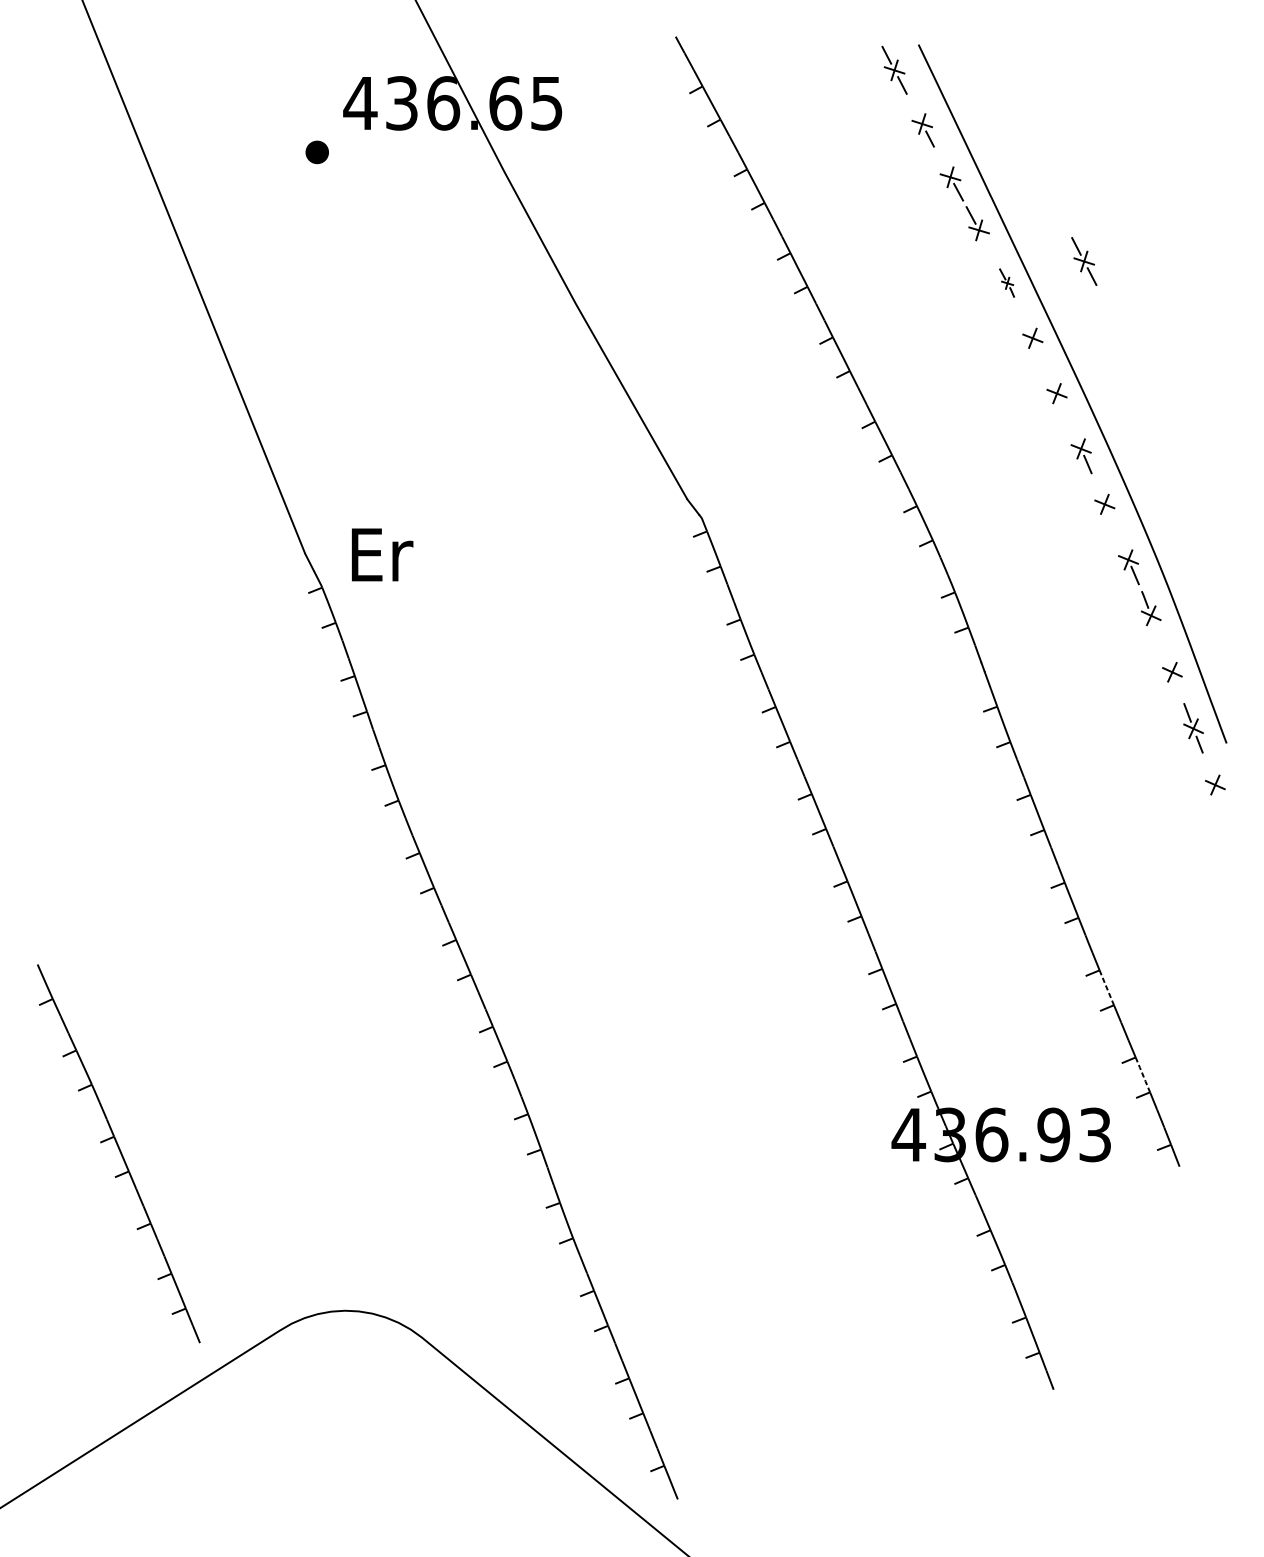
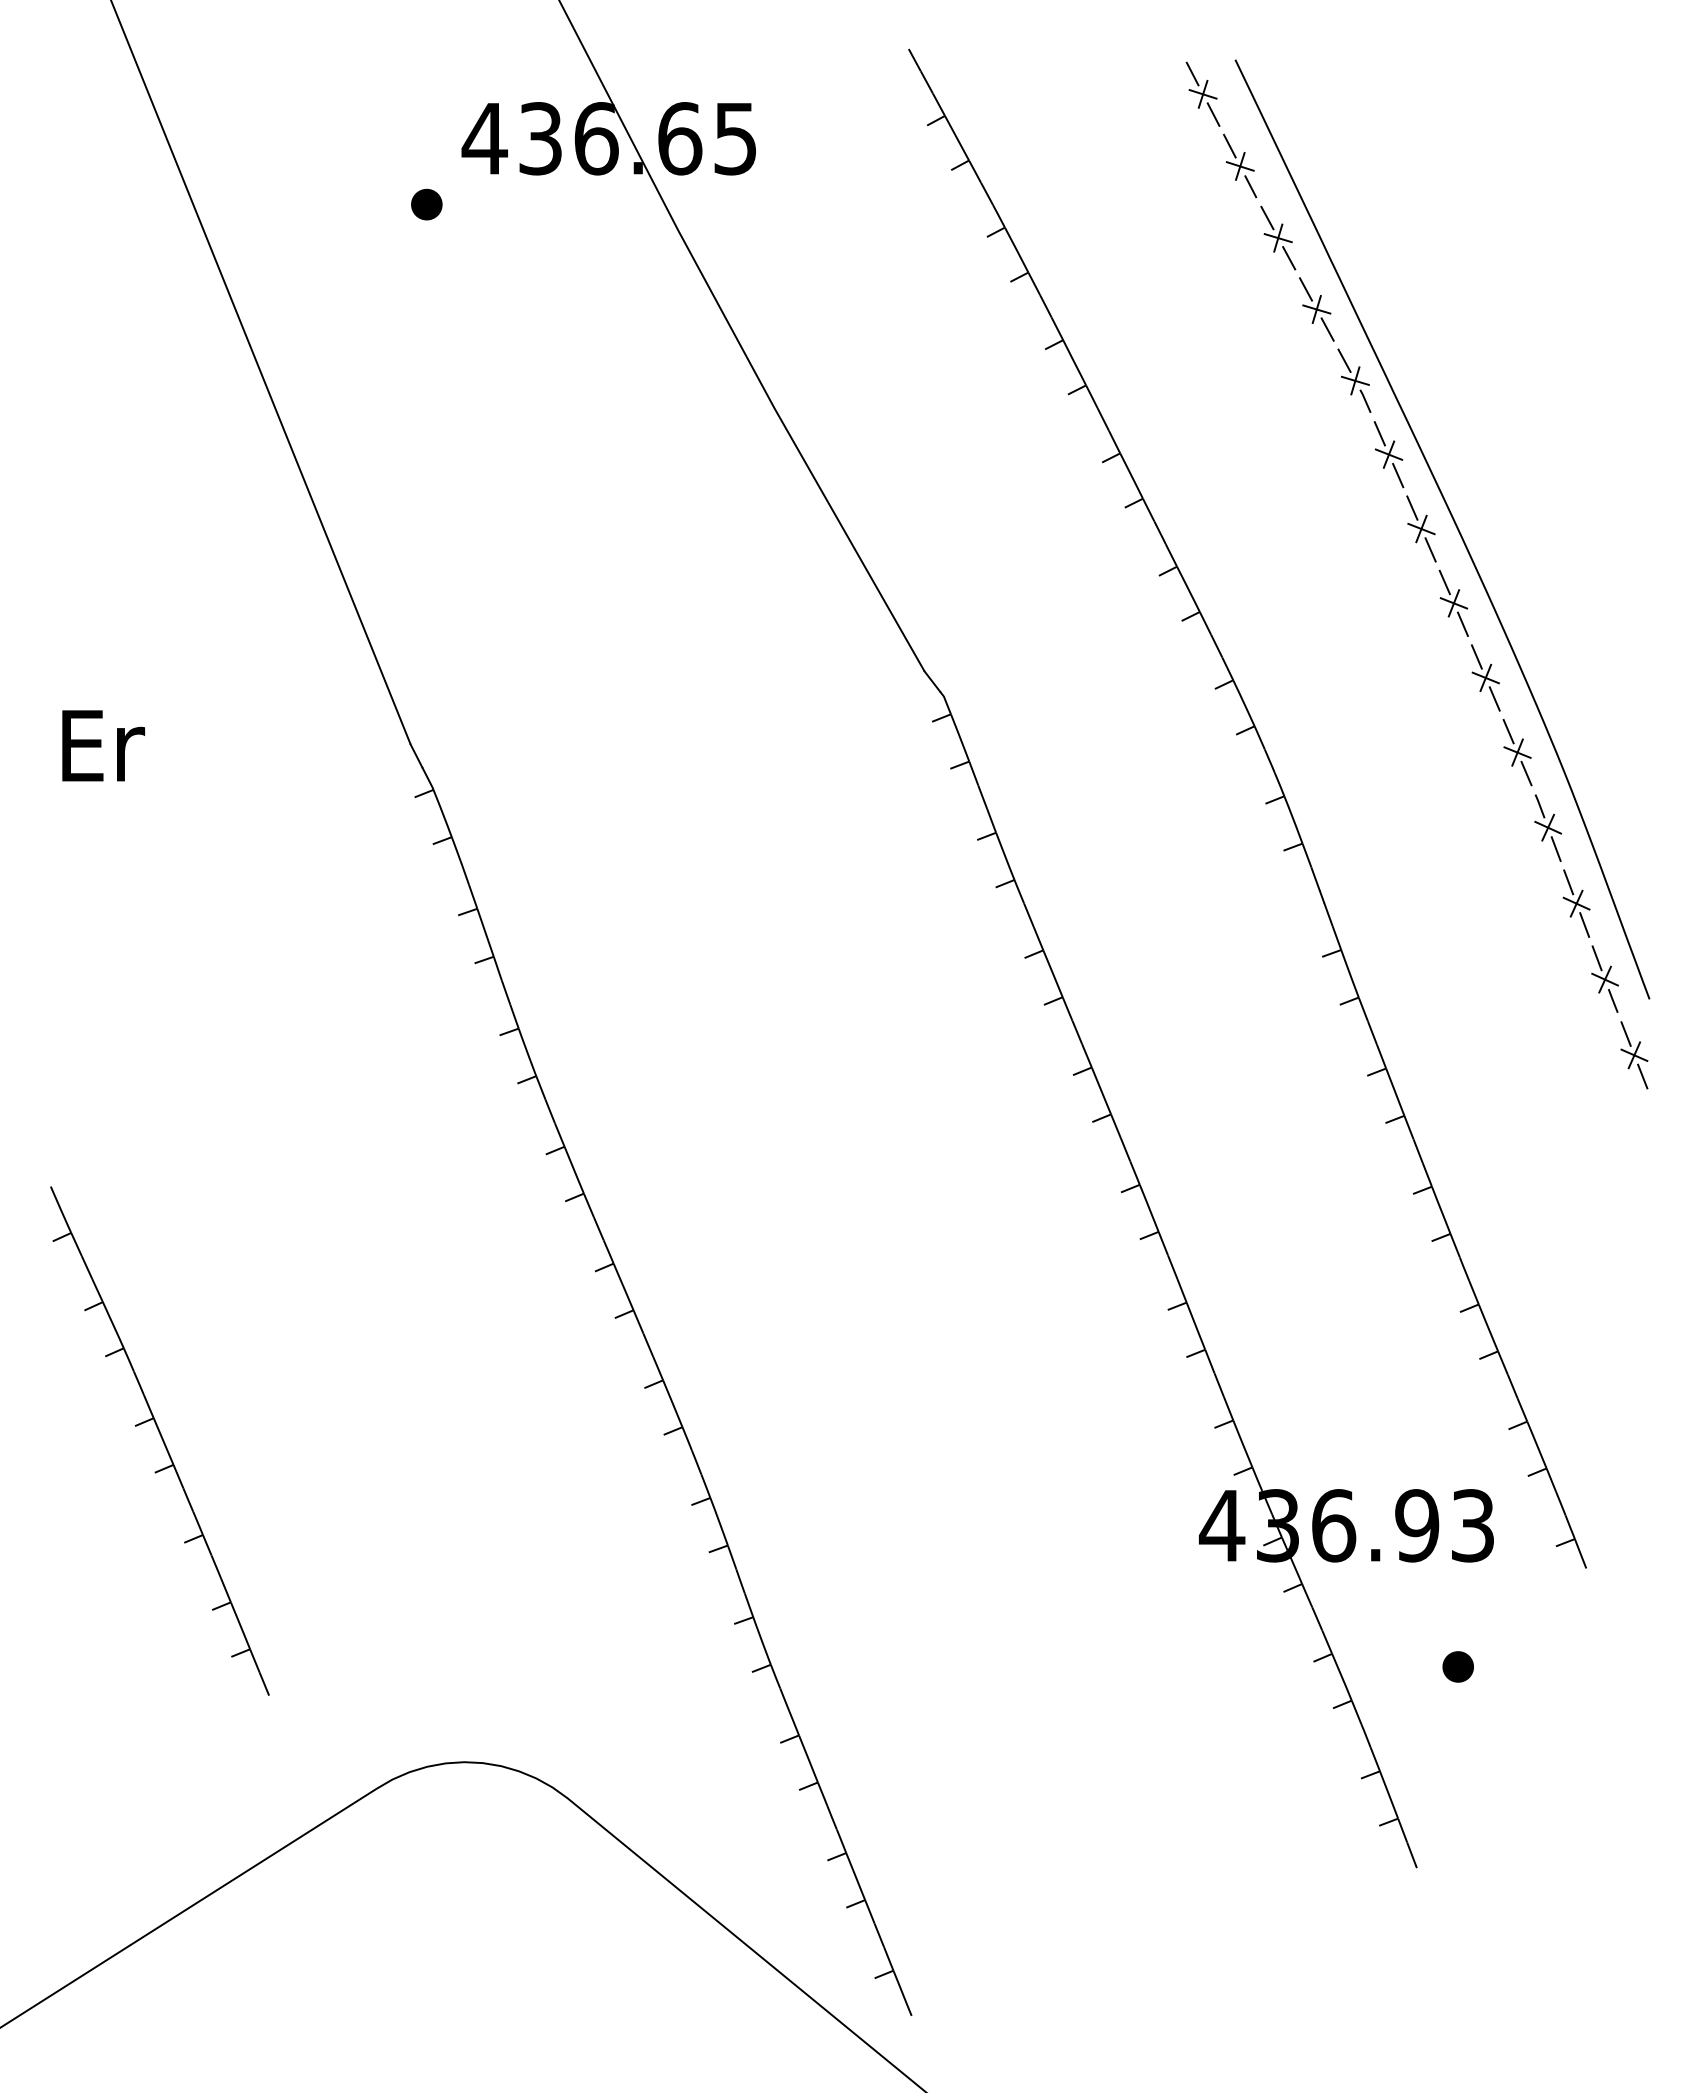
line: (914, 108) -> (1229, 145), added
line: (942, 161) -> (1267, 217), added
line: (987, 245) -> (1327, 329), added
part: (1083, 260) -> (1457, 350), removed
part: (1007, 283) -> (1354, 380), size x1.67
line: (1025, 322) -> (1379, 433), added
line: (1039, 353) -> (1398, 475), added
line: (1050, 377) -> (1412, 507), added
line: (1063, 408) -> (1430, 549), added
line: (1074, 433) -> (1444, 582), added
line: (1097, 488) -> (1476, 656), added
line: (1111, 519) -> (1494, 698), added
line: (1121, 544) -> (1508, 731), added
text: (382, 554) -> (103, 745), moved
line: (1156, 631) -> (1555, 848), added
line: (1166, 656) -> (1568, 882), added
line: (1178, 687) -> (1584, 924), added
line: (1208, 768) -> (1625, 1033), added
line: (1221, 800) -> (1642, 1076), added
line: (1106, 988) -> (1488, 1328), dashed -> solid
line: (1143, 1075) -> (1537, 1445), dashed -> solid
part: (118, 1153) -> (159, 1440), moved
part: (1083, 1239) -> (1457, 1666), added

